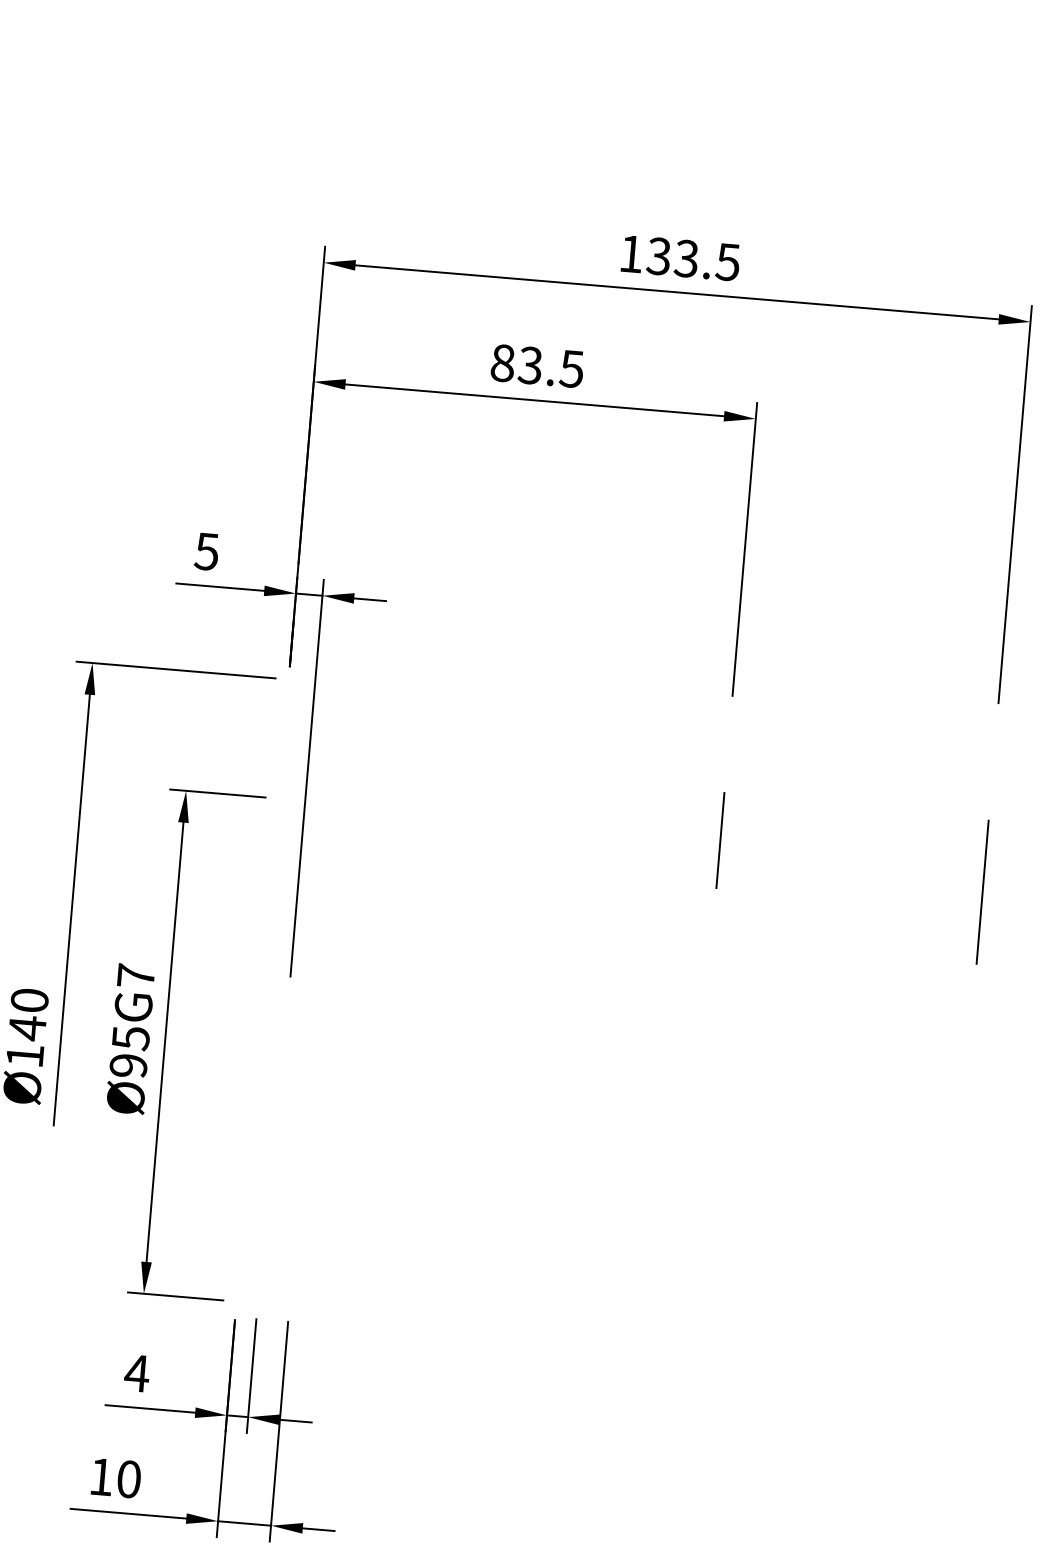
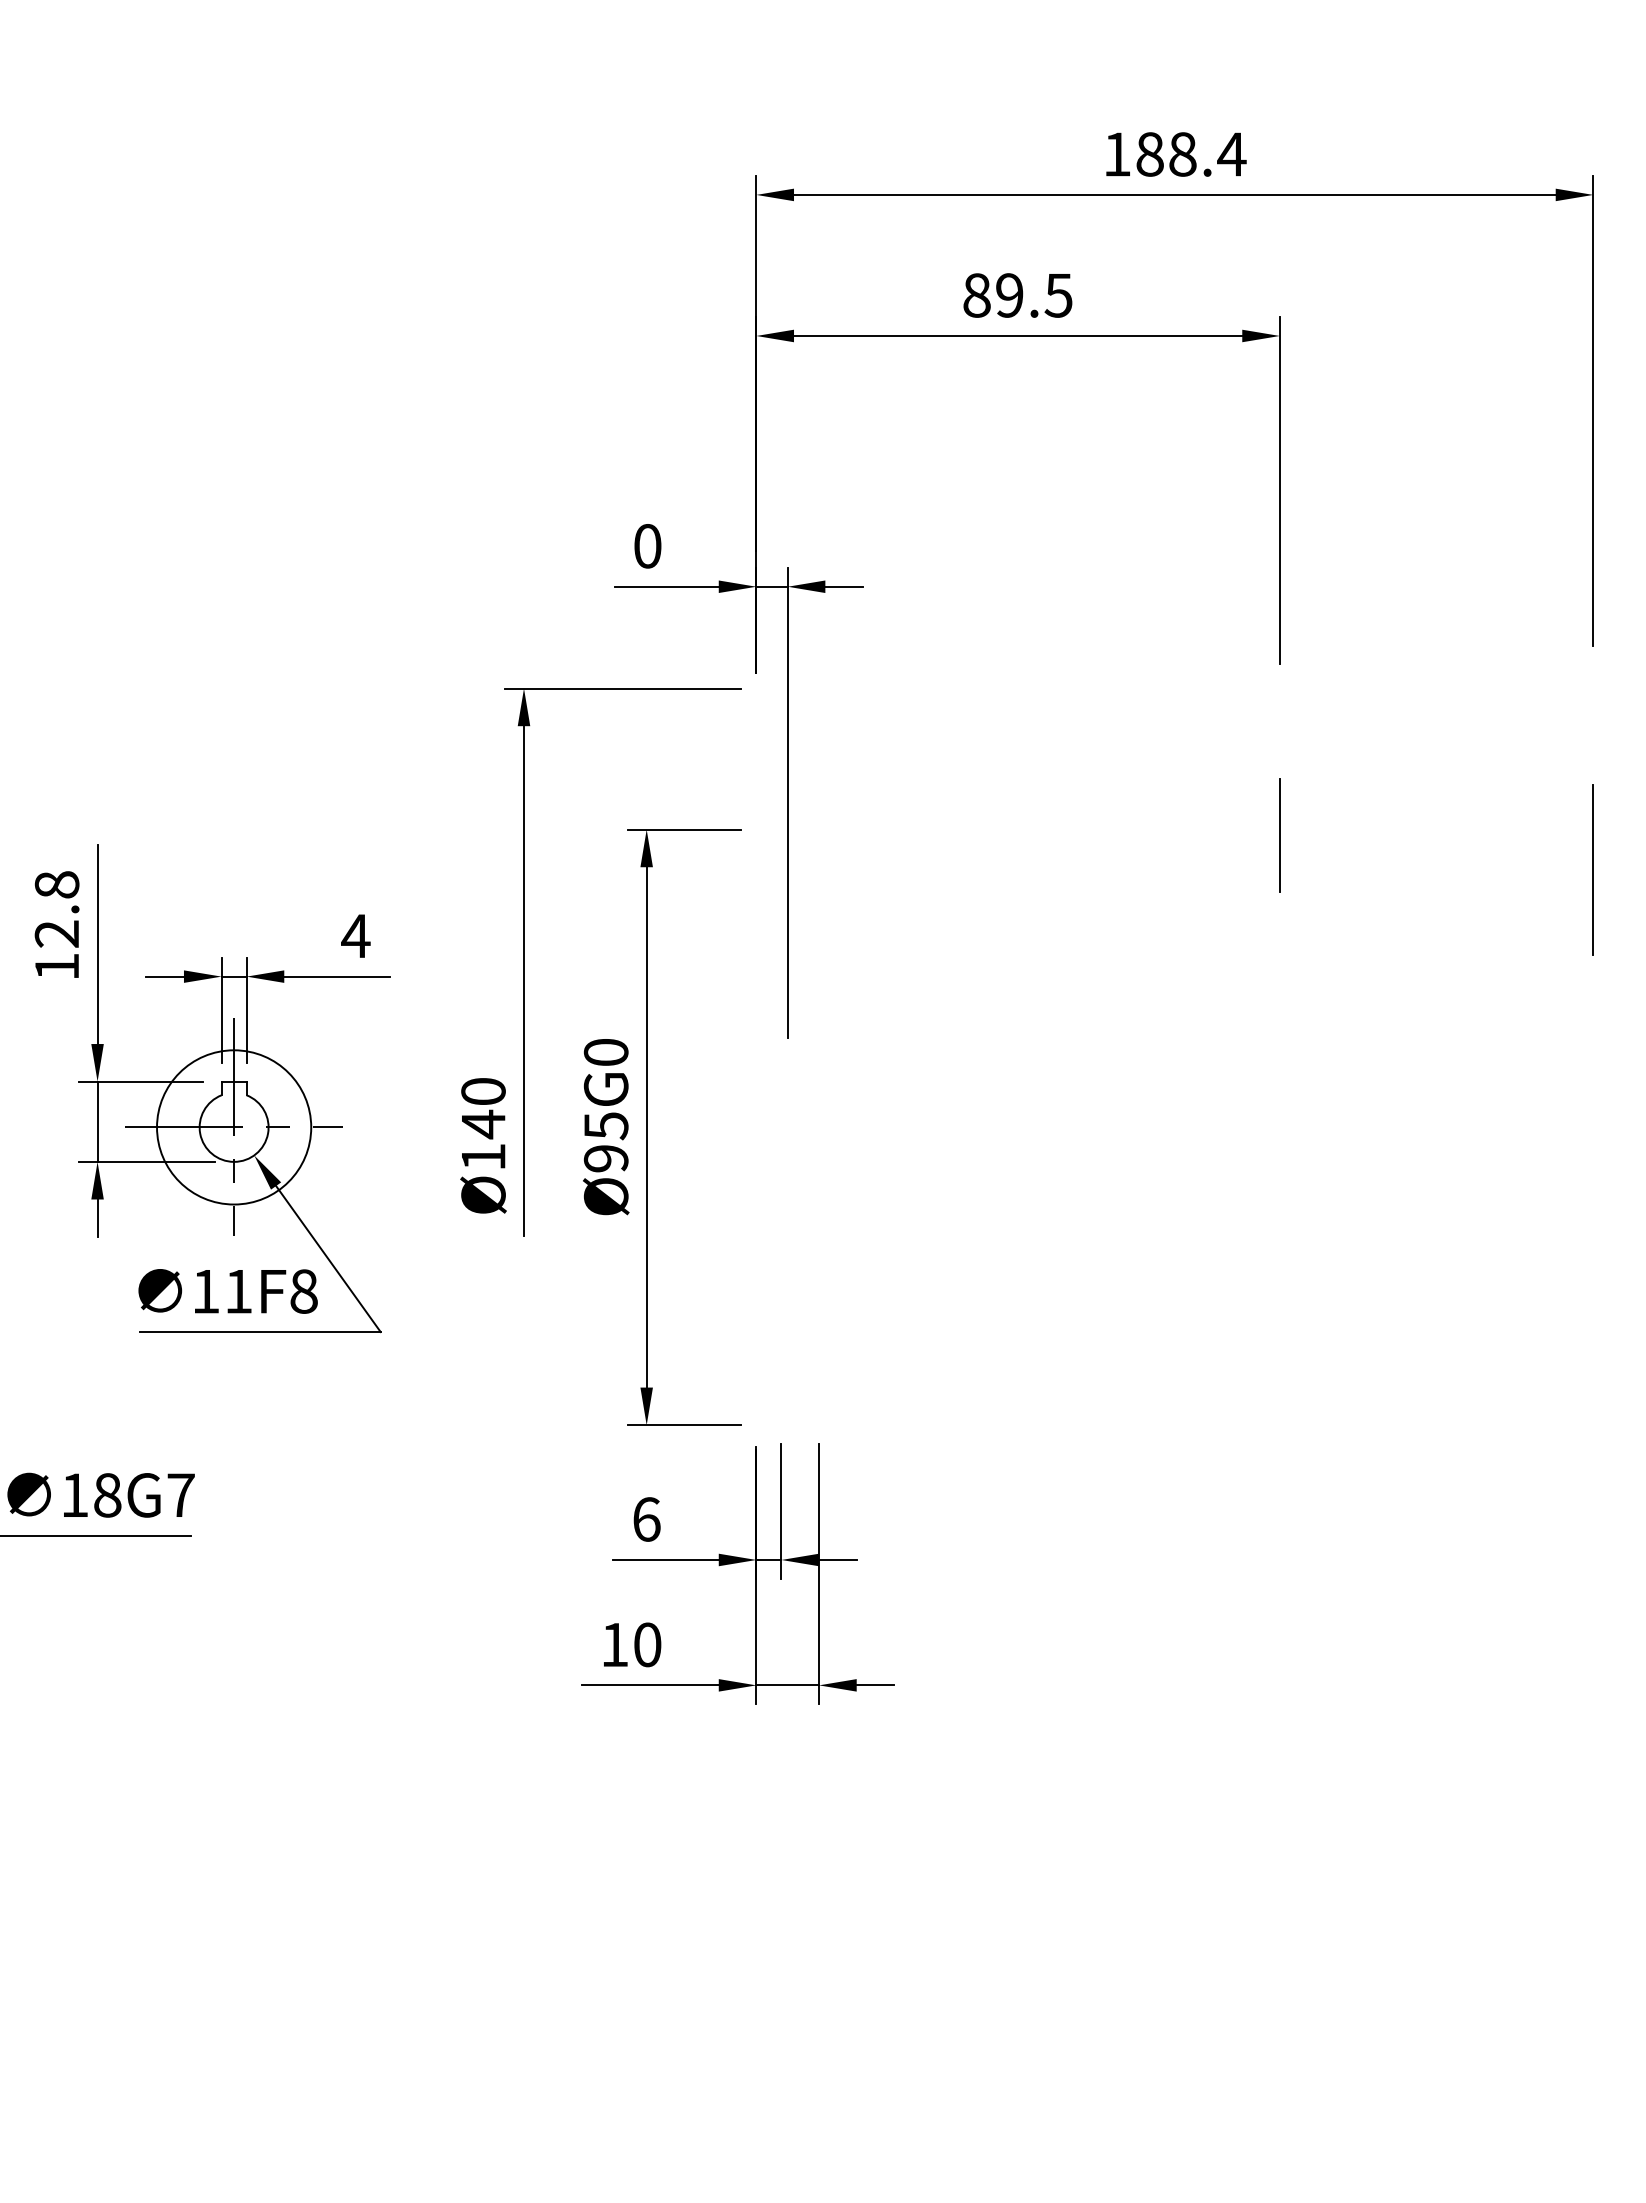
text: (693, 259) -> (1190, 154), 133.5 -> 188.4
text: (530, 365) -> (1009, 295), 83.5 -> 89.5
text: (206, 551) -> (647, 546), 5 -> 0
text: (135, 975) -> (605, 1051), Ø95G7 -> Ø95G0
text: (137, 1373) -> (646, 1519), 4 -> 6

